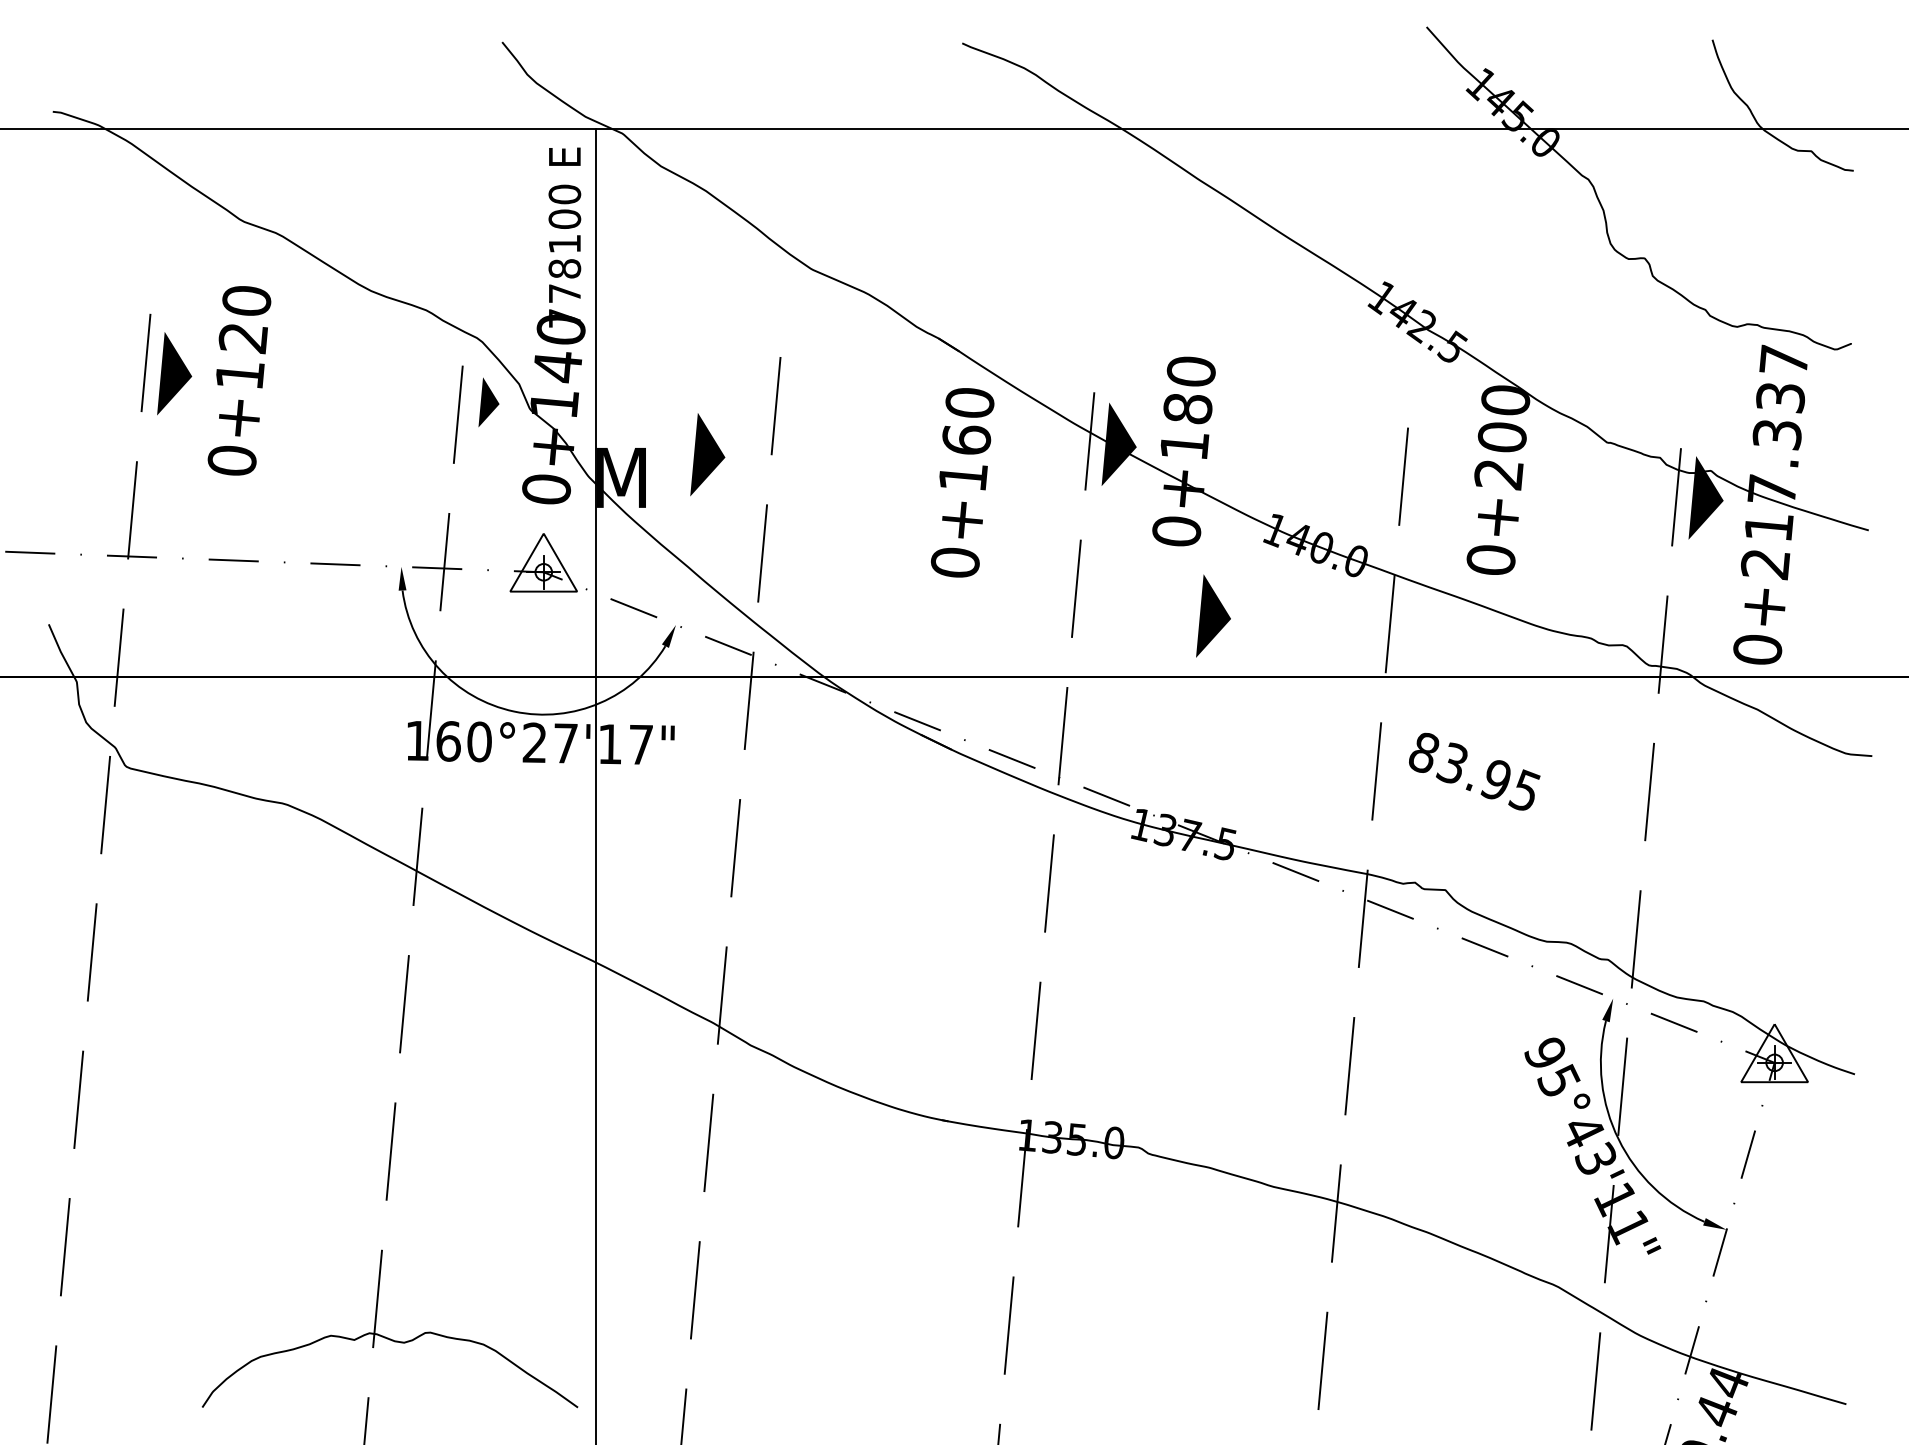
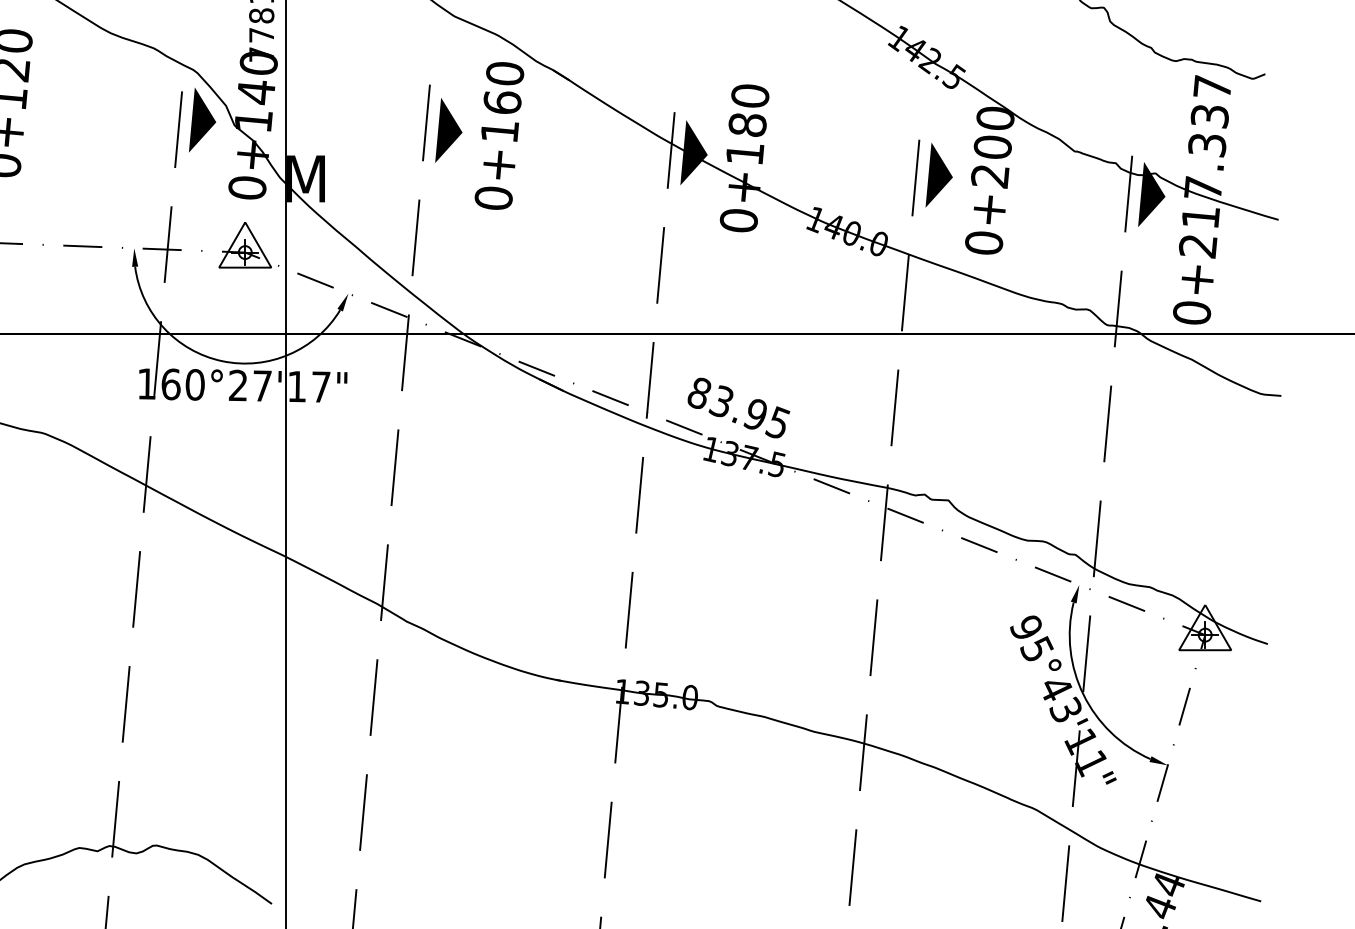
part: (488, 402) -> (202, 120), size x1.67
part: (707, 454) -> (448, 130), moved
text: (962, 482) -> (499, 135), moved
part: (1213, 615) -> (939, 174), moved
text: (1474, 771) -> (738, 407), moved

